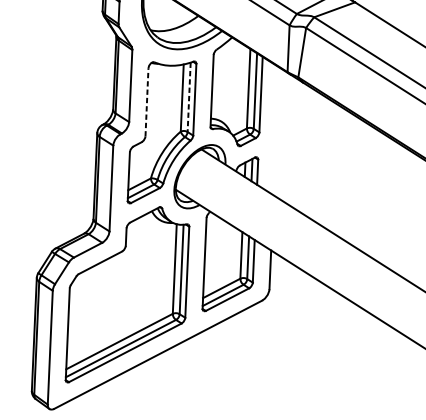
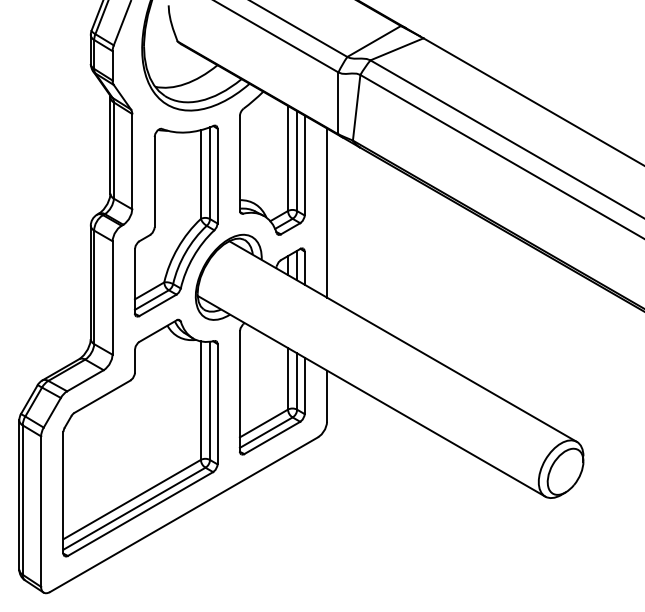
line: (189, 97) -> (210, 173), dashed -> solid
line: (146, 101) -> (154, 181), dashed -> solid
line: (276, 130) -> (327, 212), added

